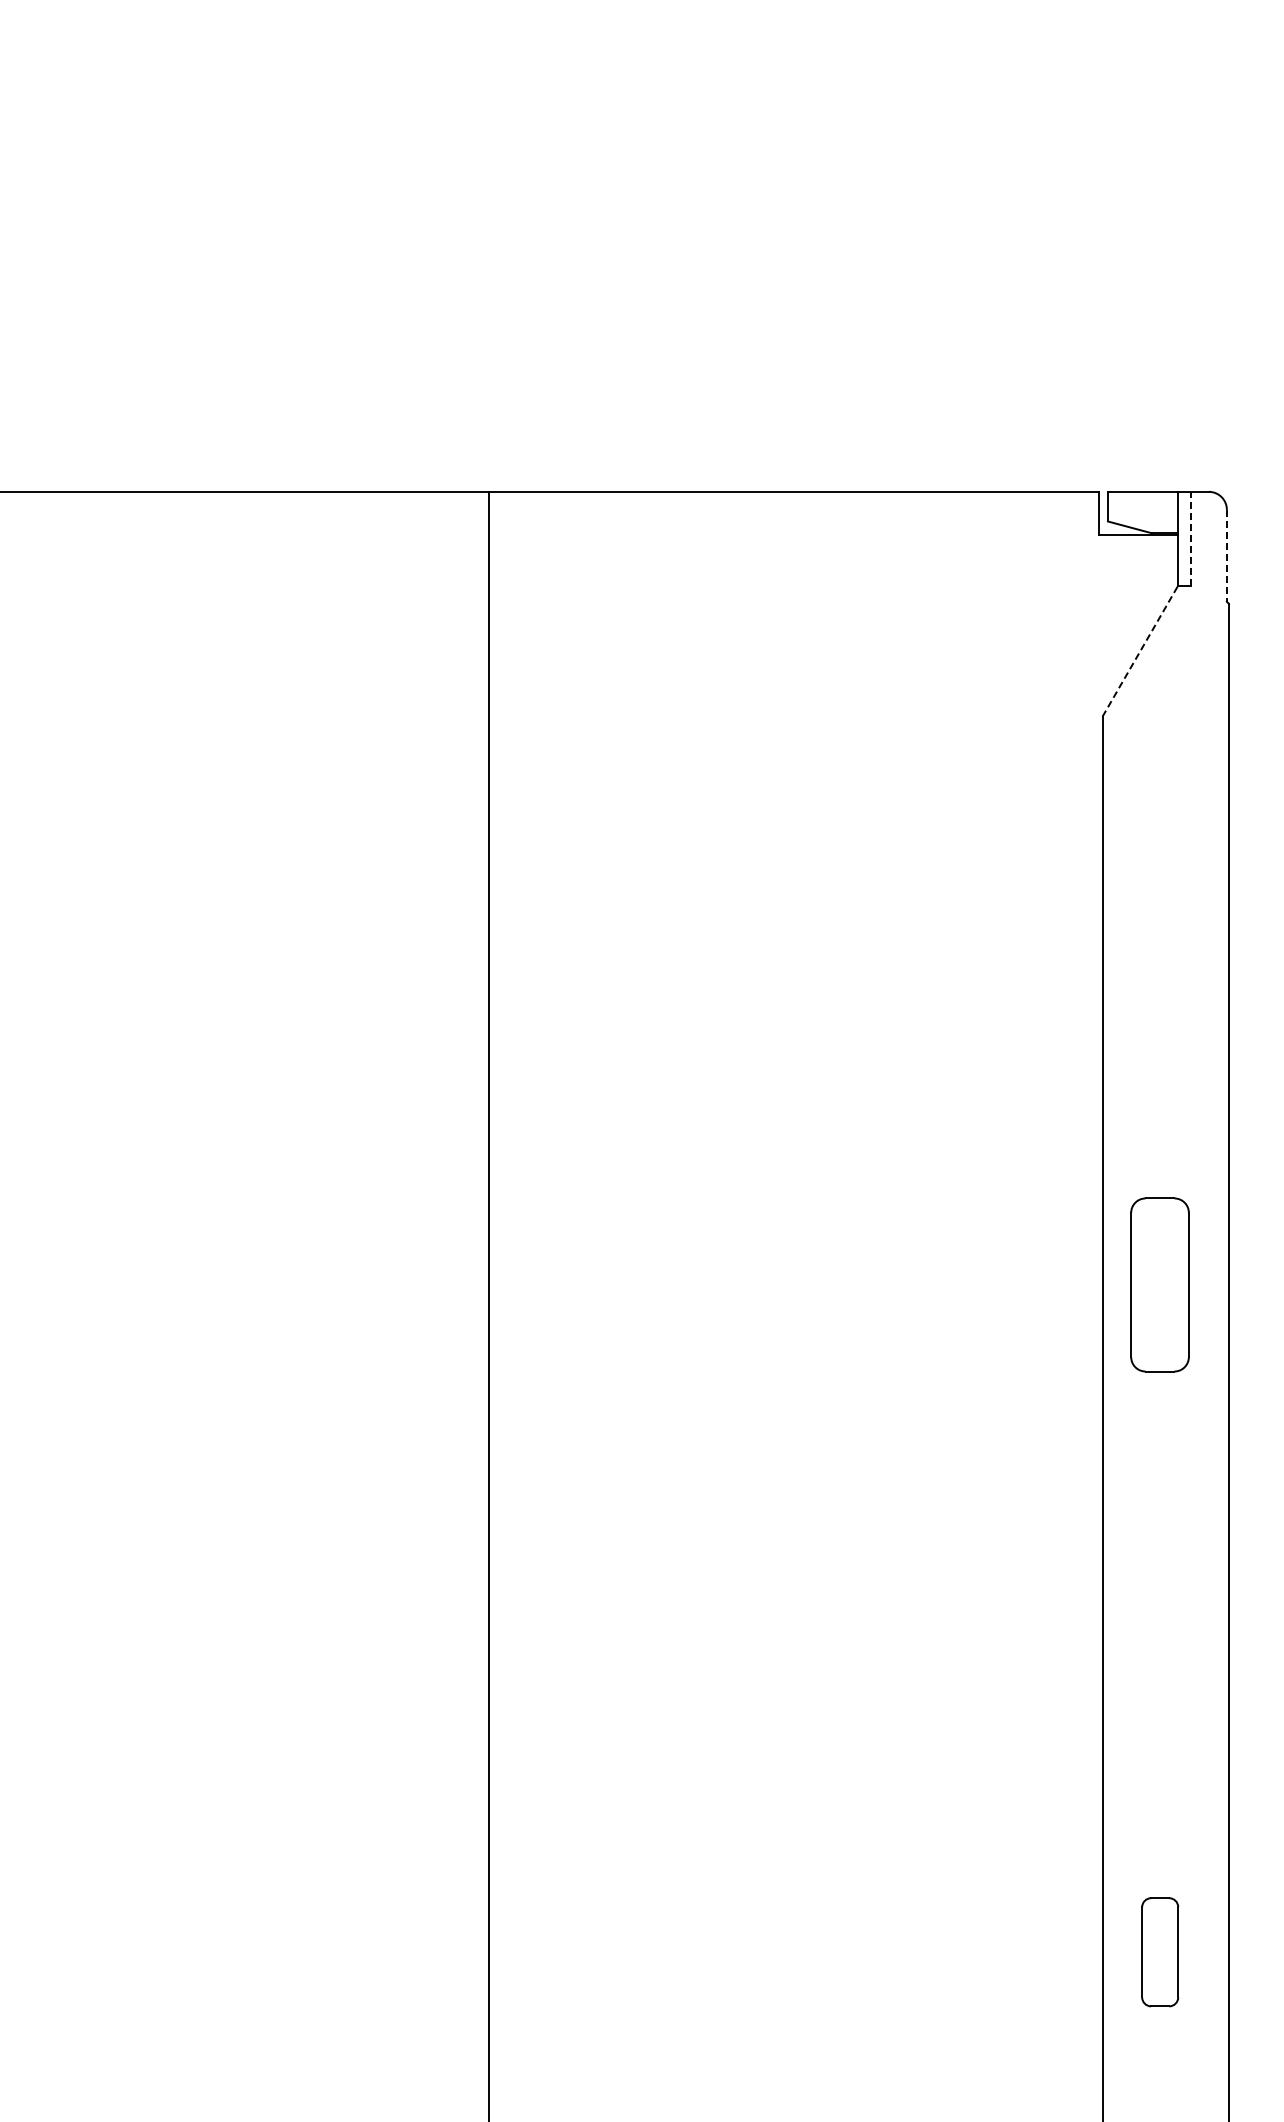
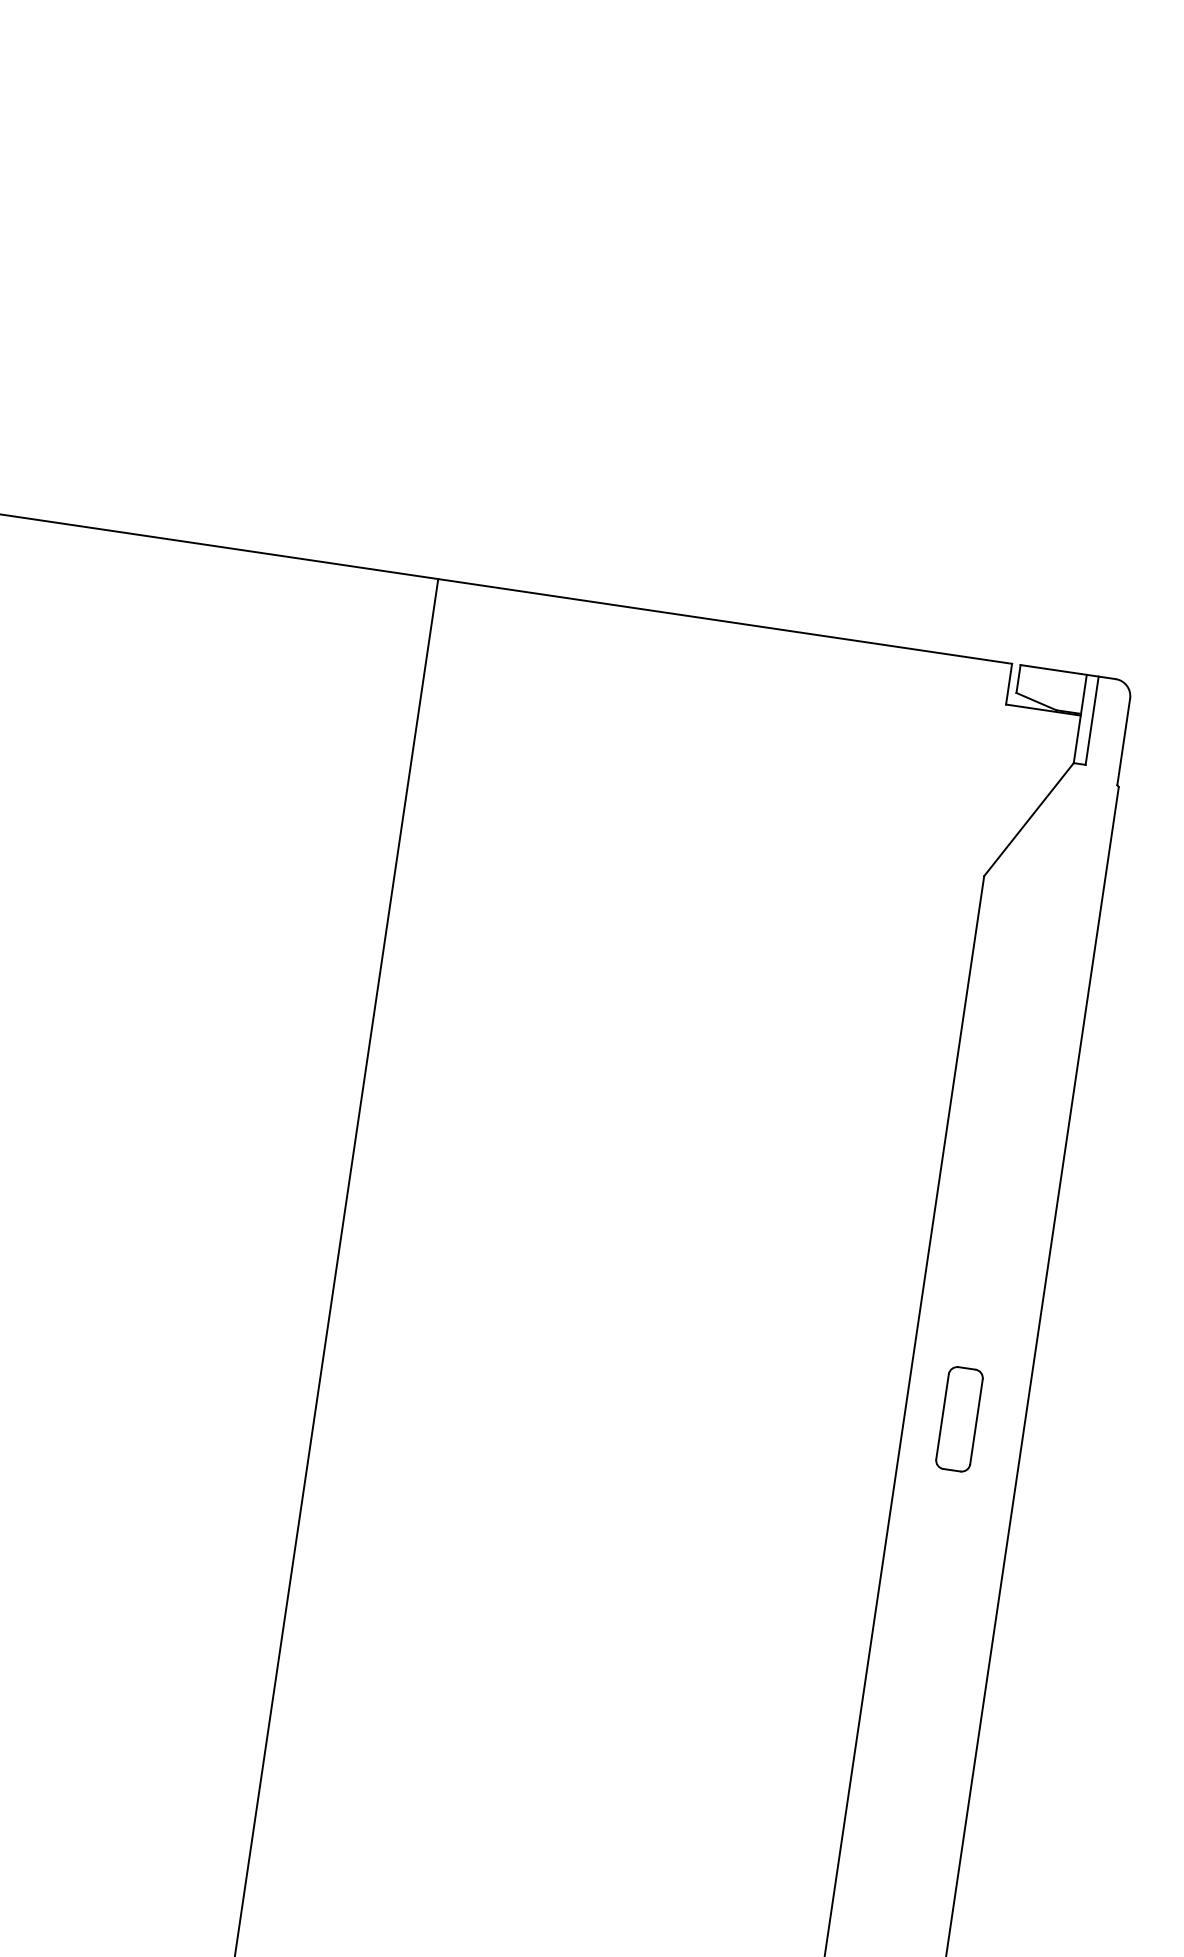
line: (1190, 538) -> (1091, 720), dashed -> solid
line: (1226, 555) -> (1123, 741), dashed -> solid
line: (1140, 651) -> (1029, 819), dashed -> solid
part: (1160, 1285) -> (959, 1419), size x0.62

